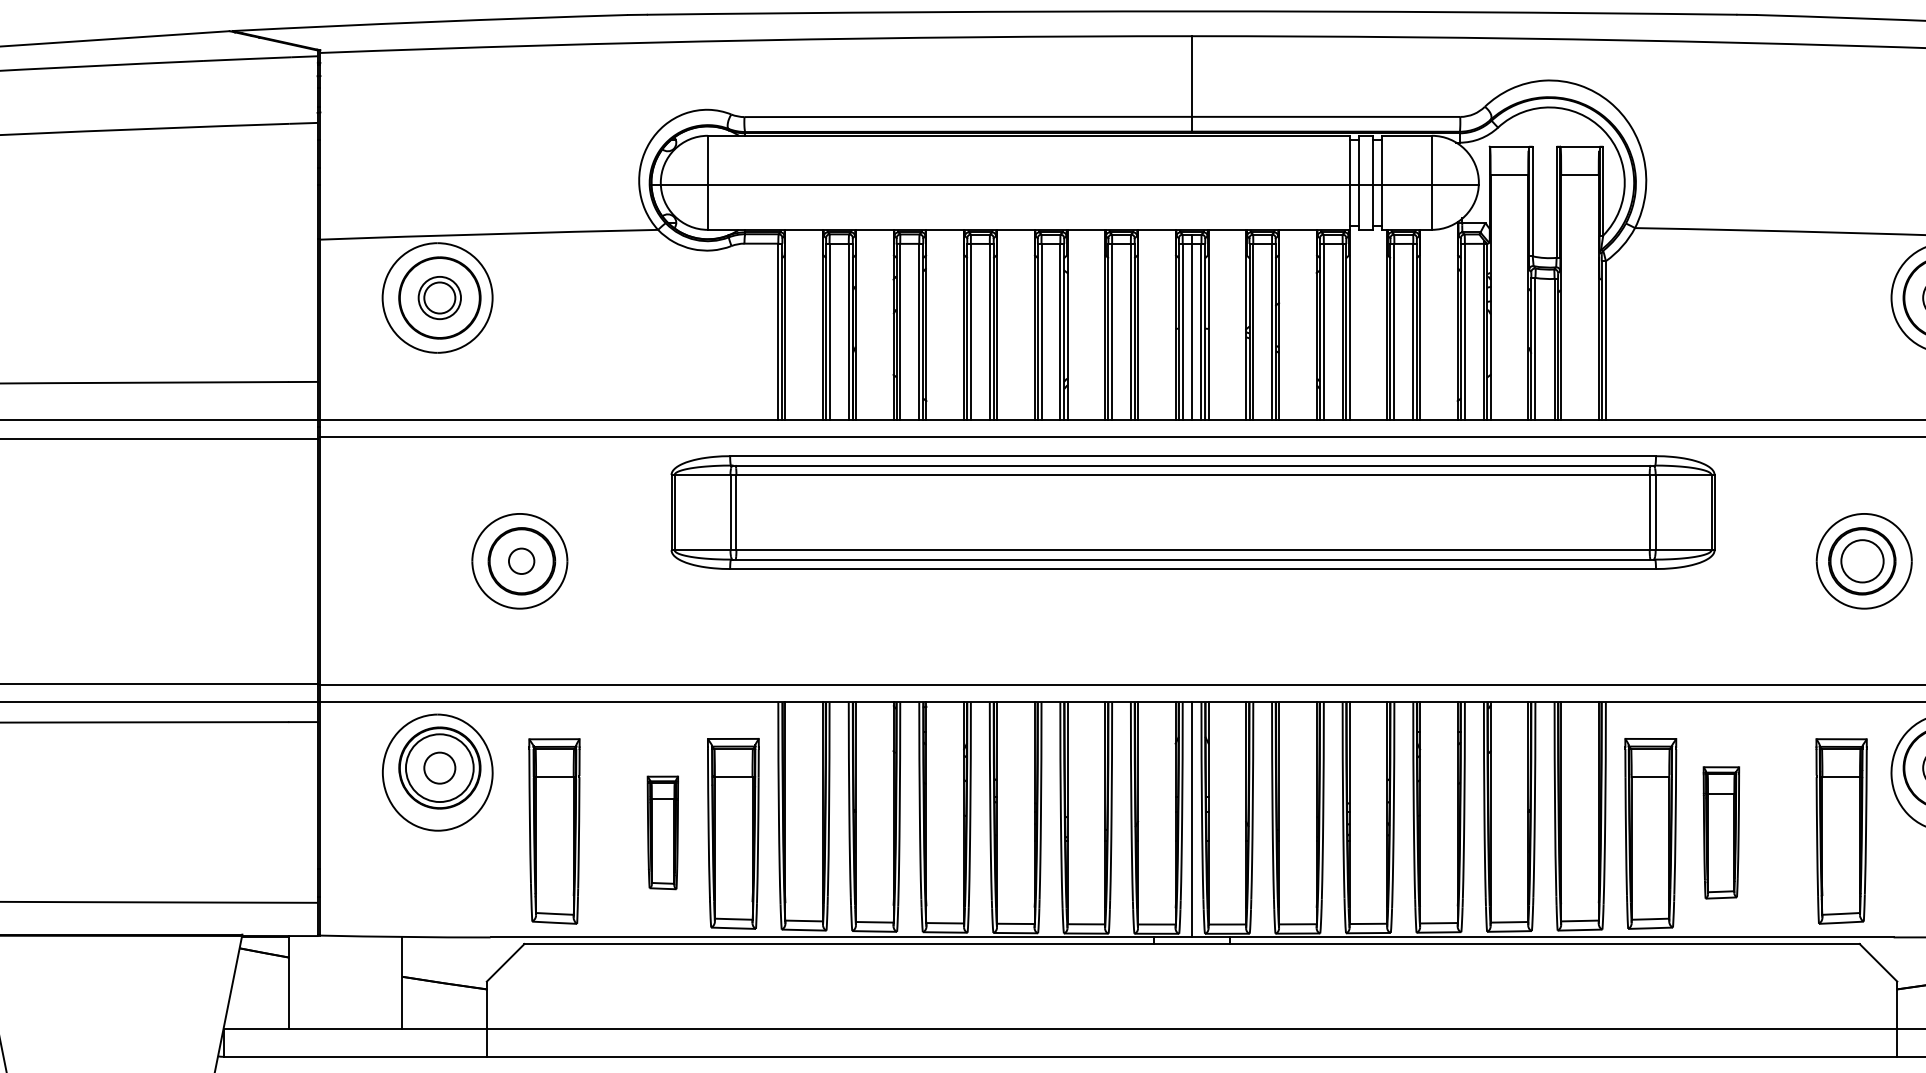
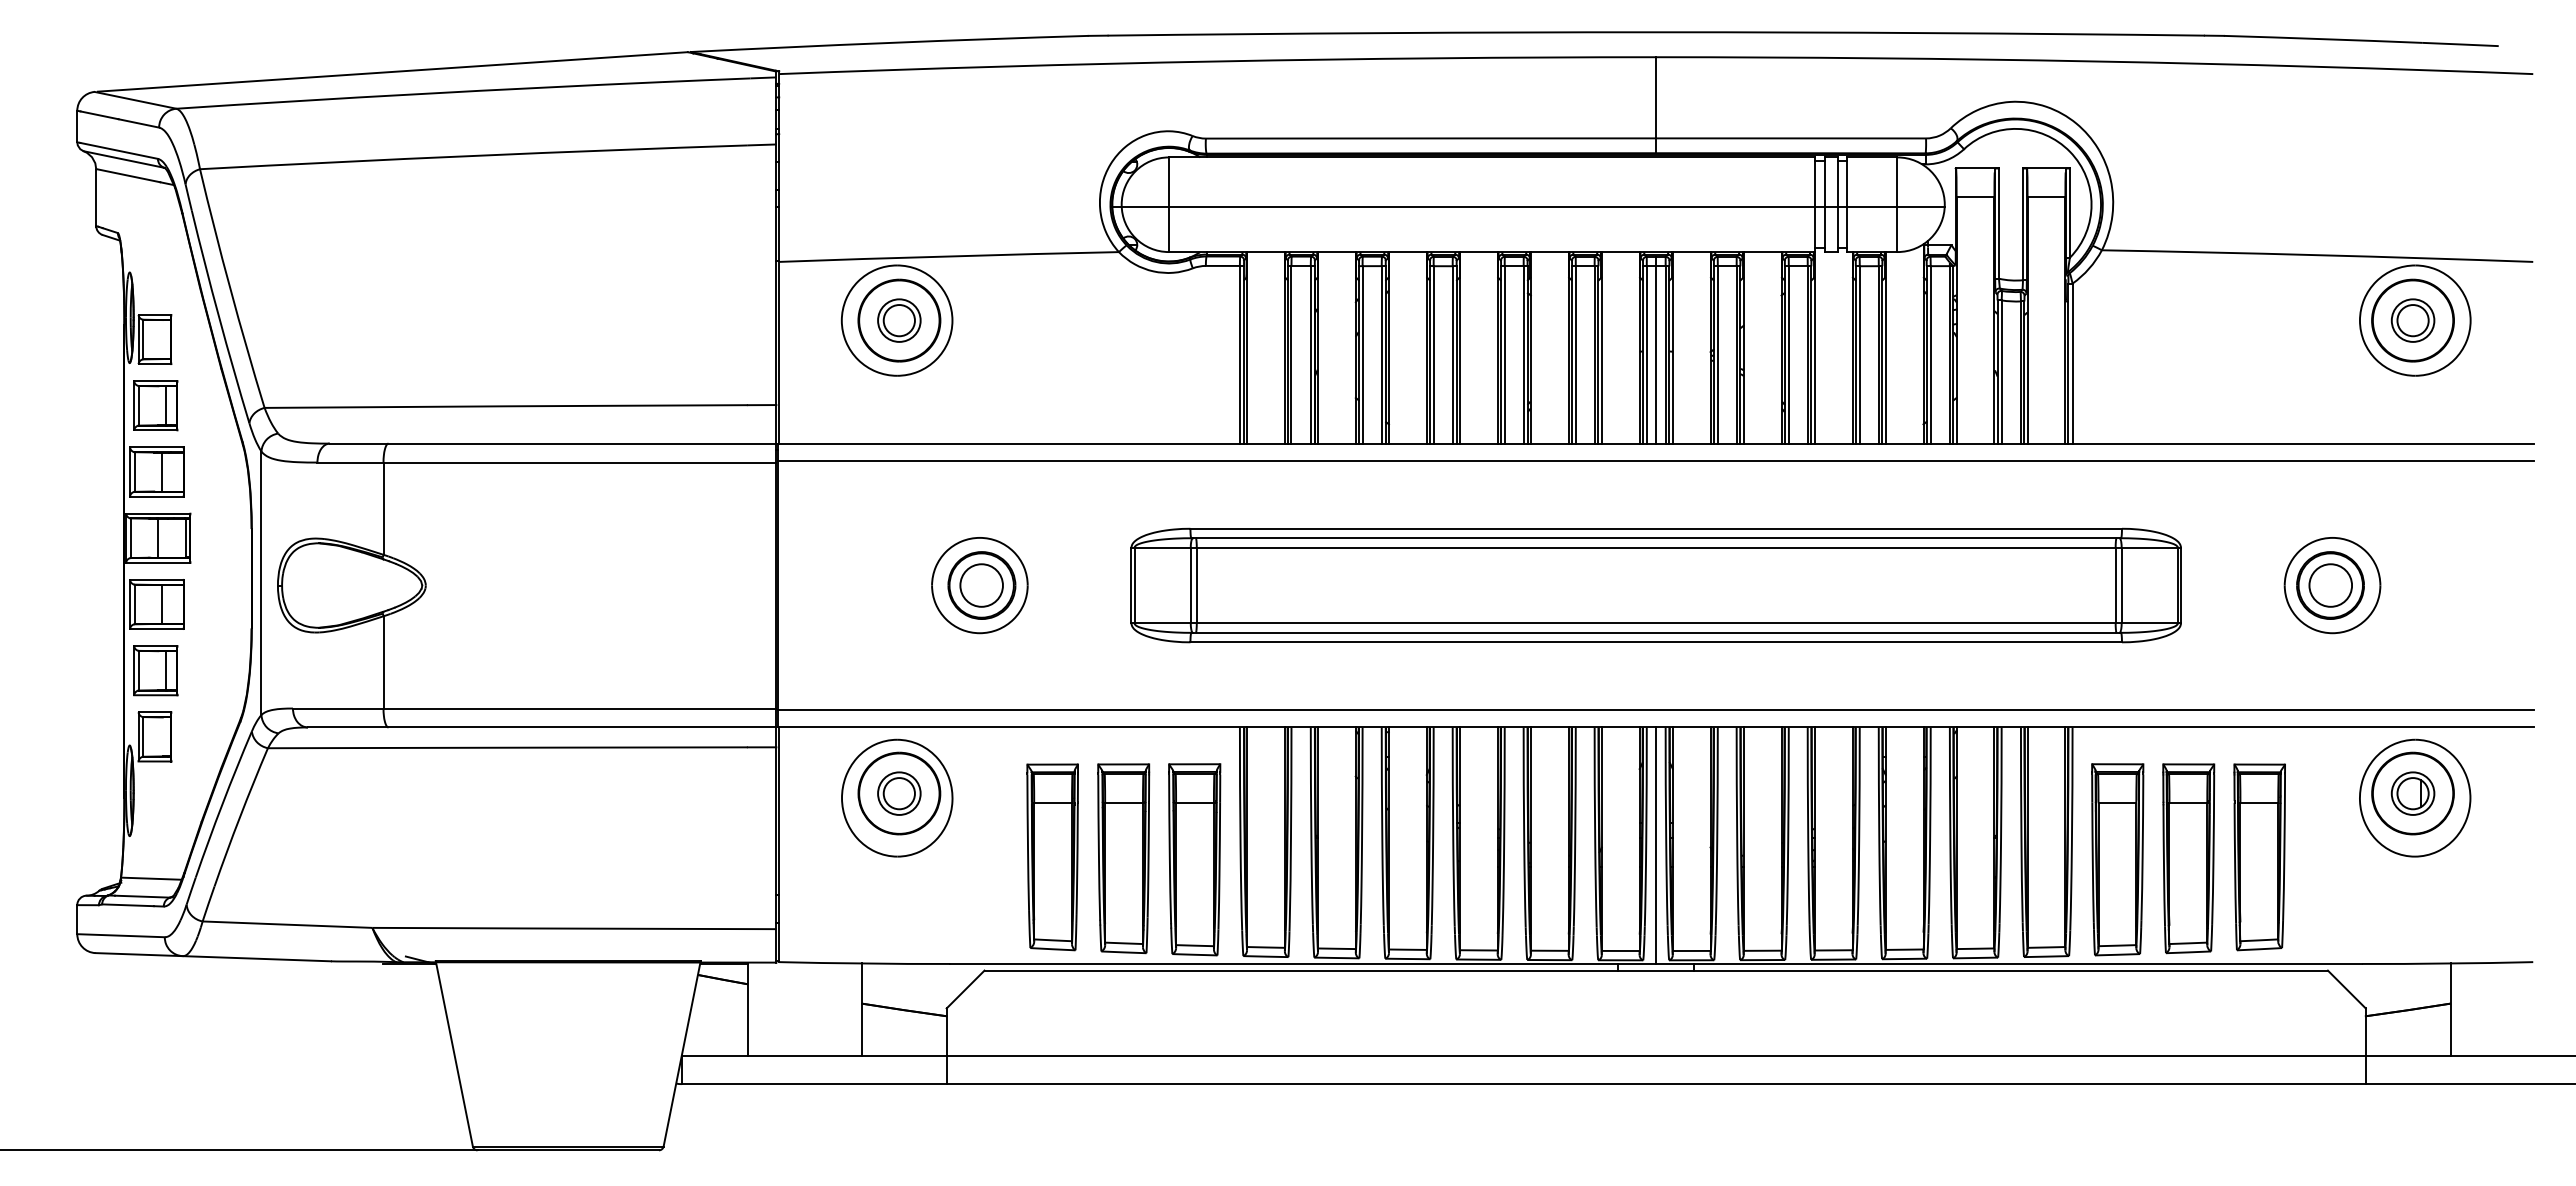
part: (1192, 512) -> (1655, 585), moved
circle: (521, 561) -> (981, 585), size x1.67
circle: (439, 767) -> (899, 793), size x0.62
part: (554, 831) -> (1052, 857), moved
part: (1841, 831) -> (2259, 857), moved
part: (662, 832) -> (1123, 858), size x1.67
part: (1721, 832) -> (2188, 858), size x1.43

